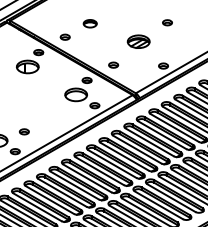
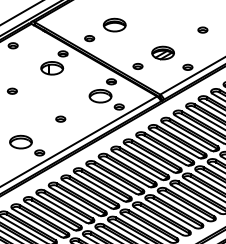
part: (167, 22) -> (202, 29), moved
part: (90, 23) -> (114, 24), size x1.67
part: (138, 41) -> (162, 52), moved
part: (24, 131) -> (60, 118), moved

